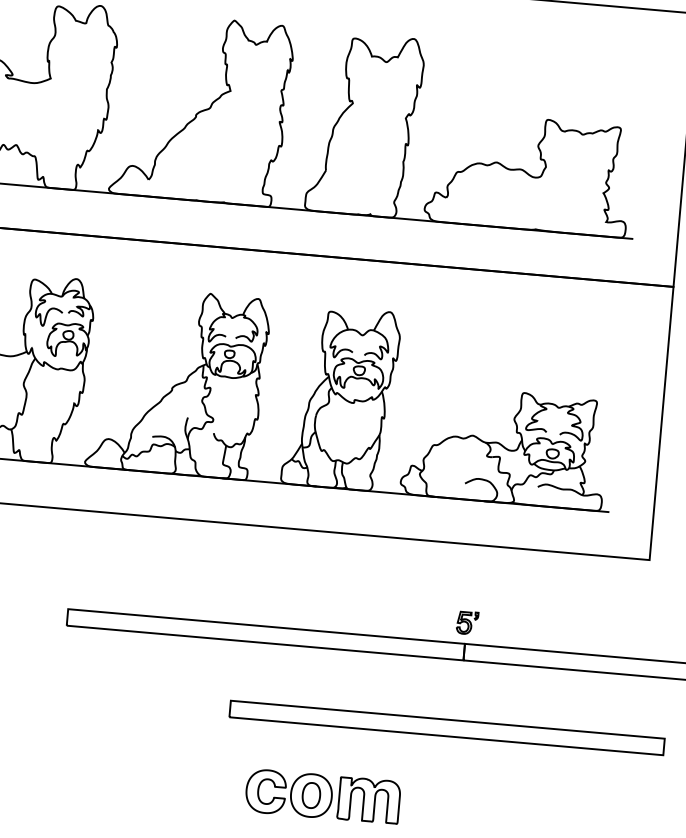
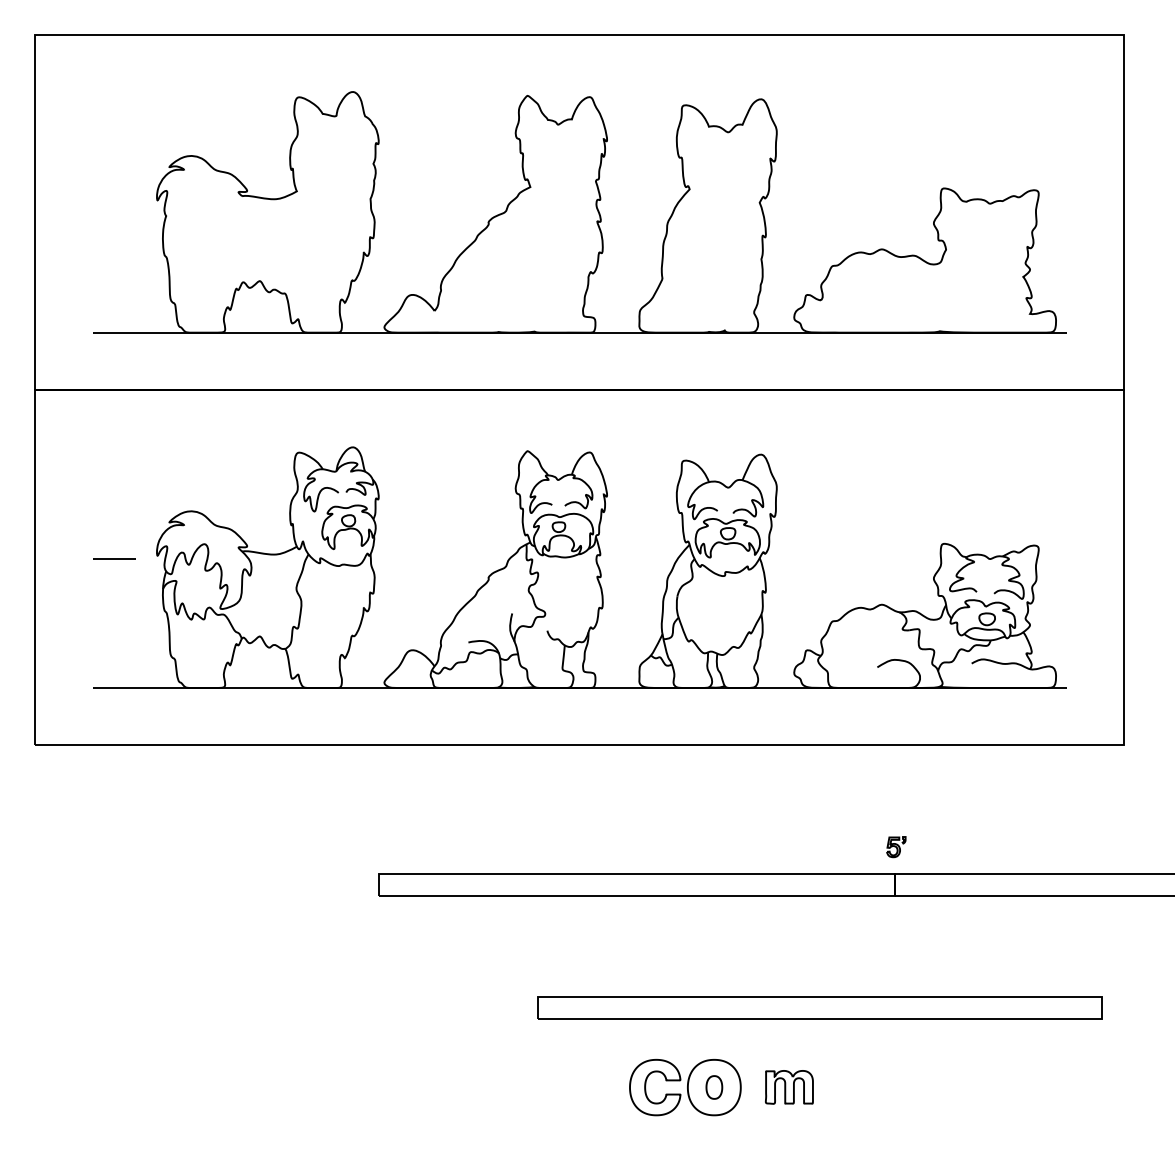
part: (467, 622) -> (896, 846), size x0.7
part: (446, 727) -> (819, 1007), moved
part: (311, 795) -> (714, 1087), size x0.7
part: (369, 800) -> (789, 1087), size x0.6

